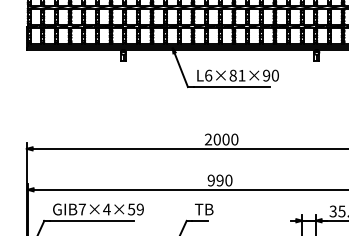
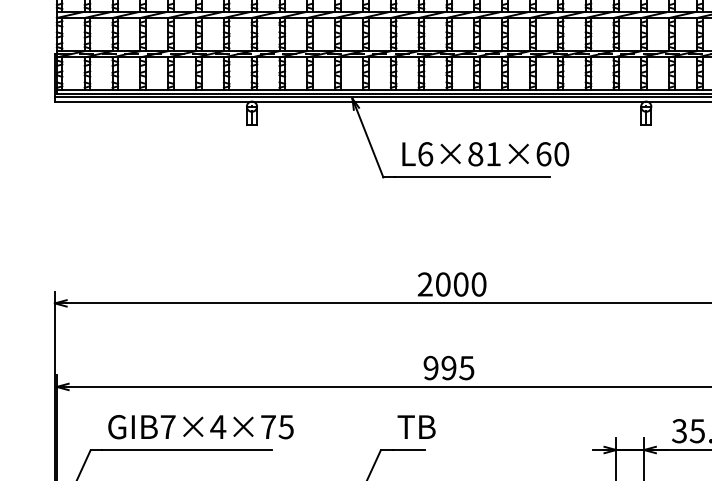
text: (266, 75) -> (543, 153), L6×81×90 -> L6×81×60
text: (228, 180) -> (466, 367), 990 -> 995
text: (135, 209) -> (276, 427), GIB7×4×59 -> GIB7×4×75

